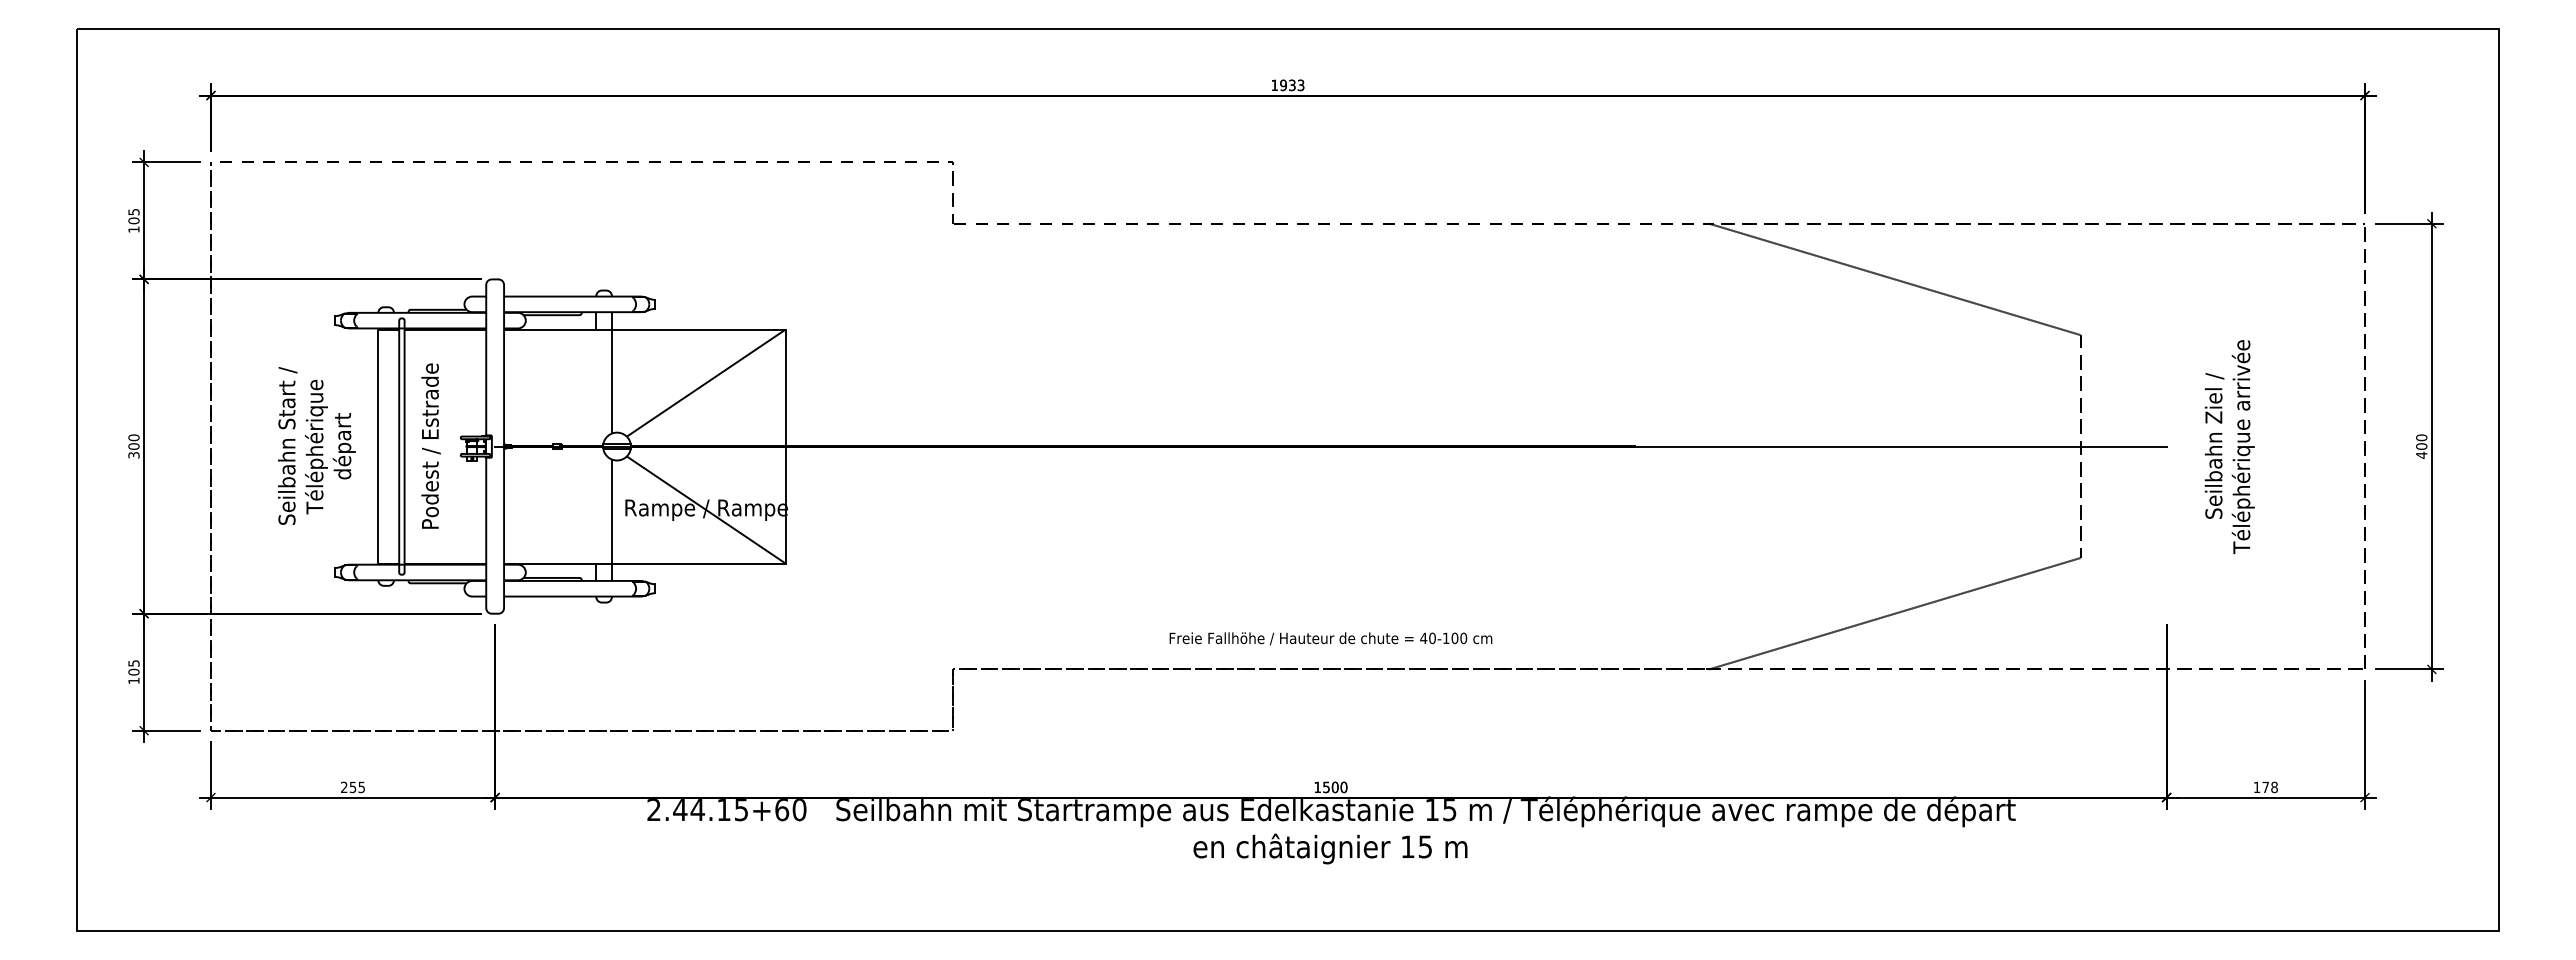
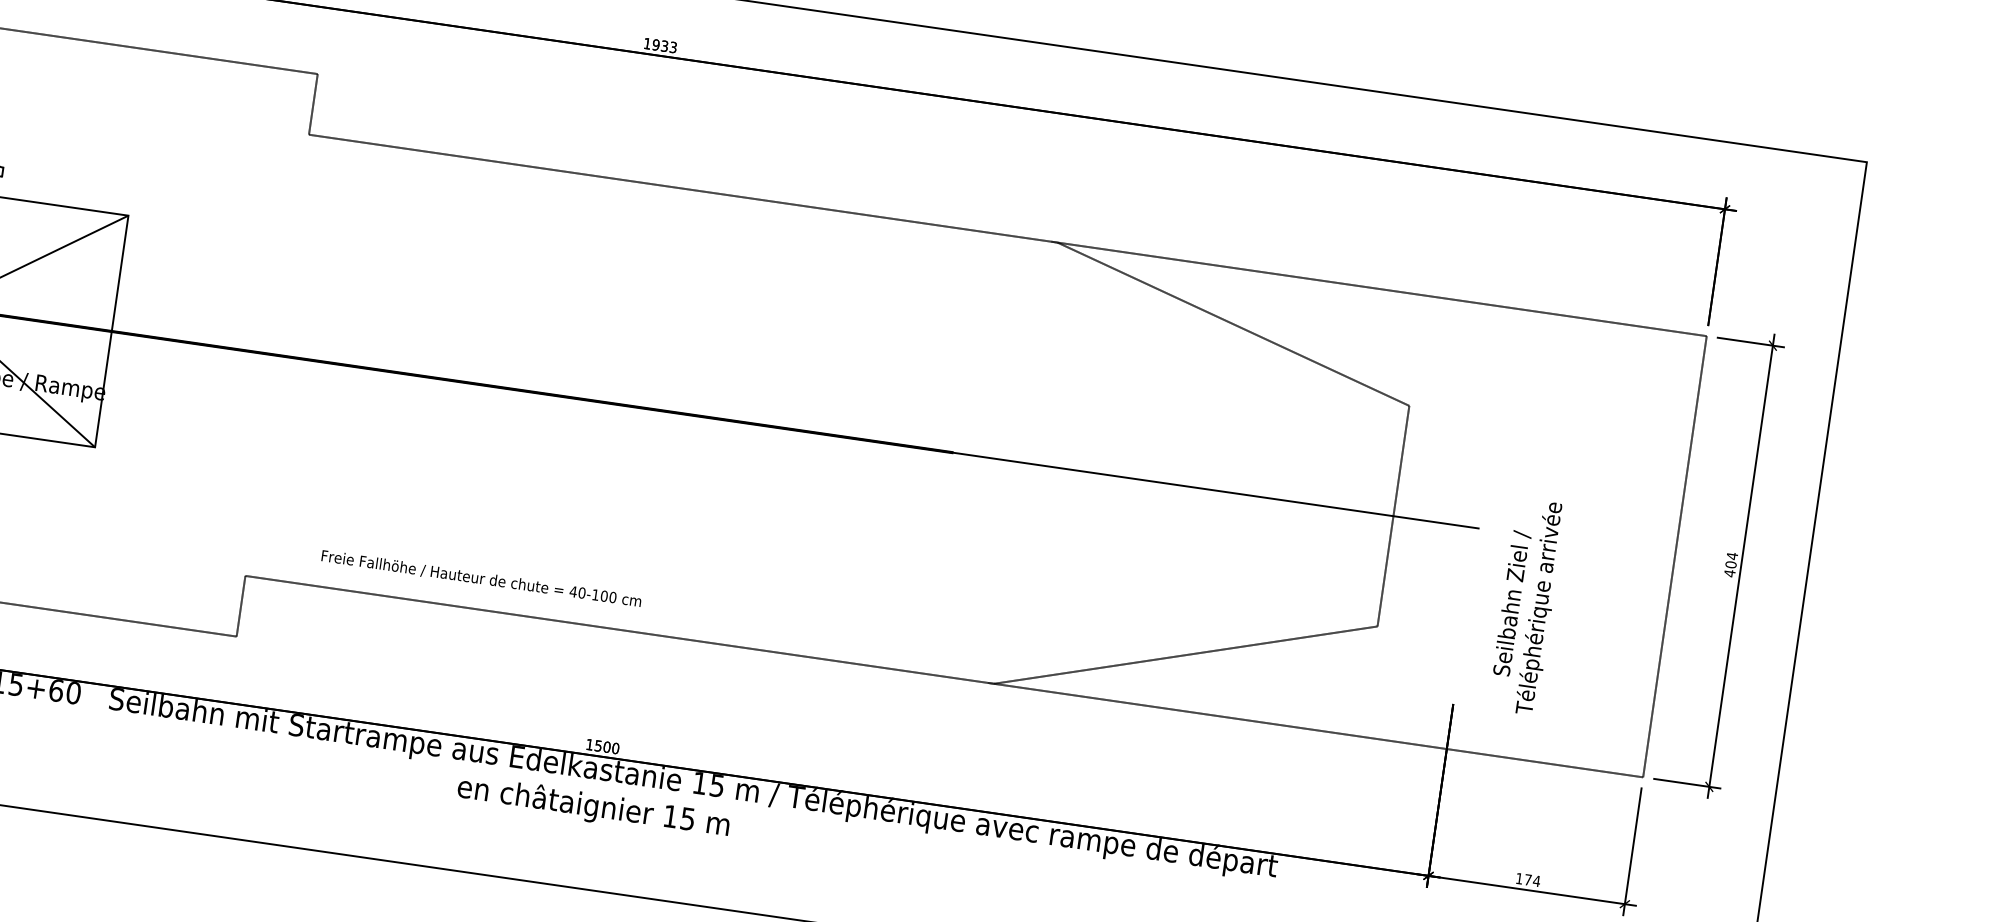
text: (2421, 437) -> (1732, 555), 400 -> 404
text: (2229, 447) -> (1526, 607), moved
text: (1330, 638) -> (481, 578), moved
text: (2274, 787) -> (1536, 881), 178 -> 174

